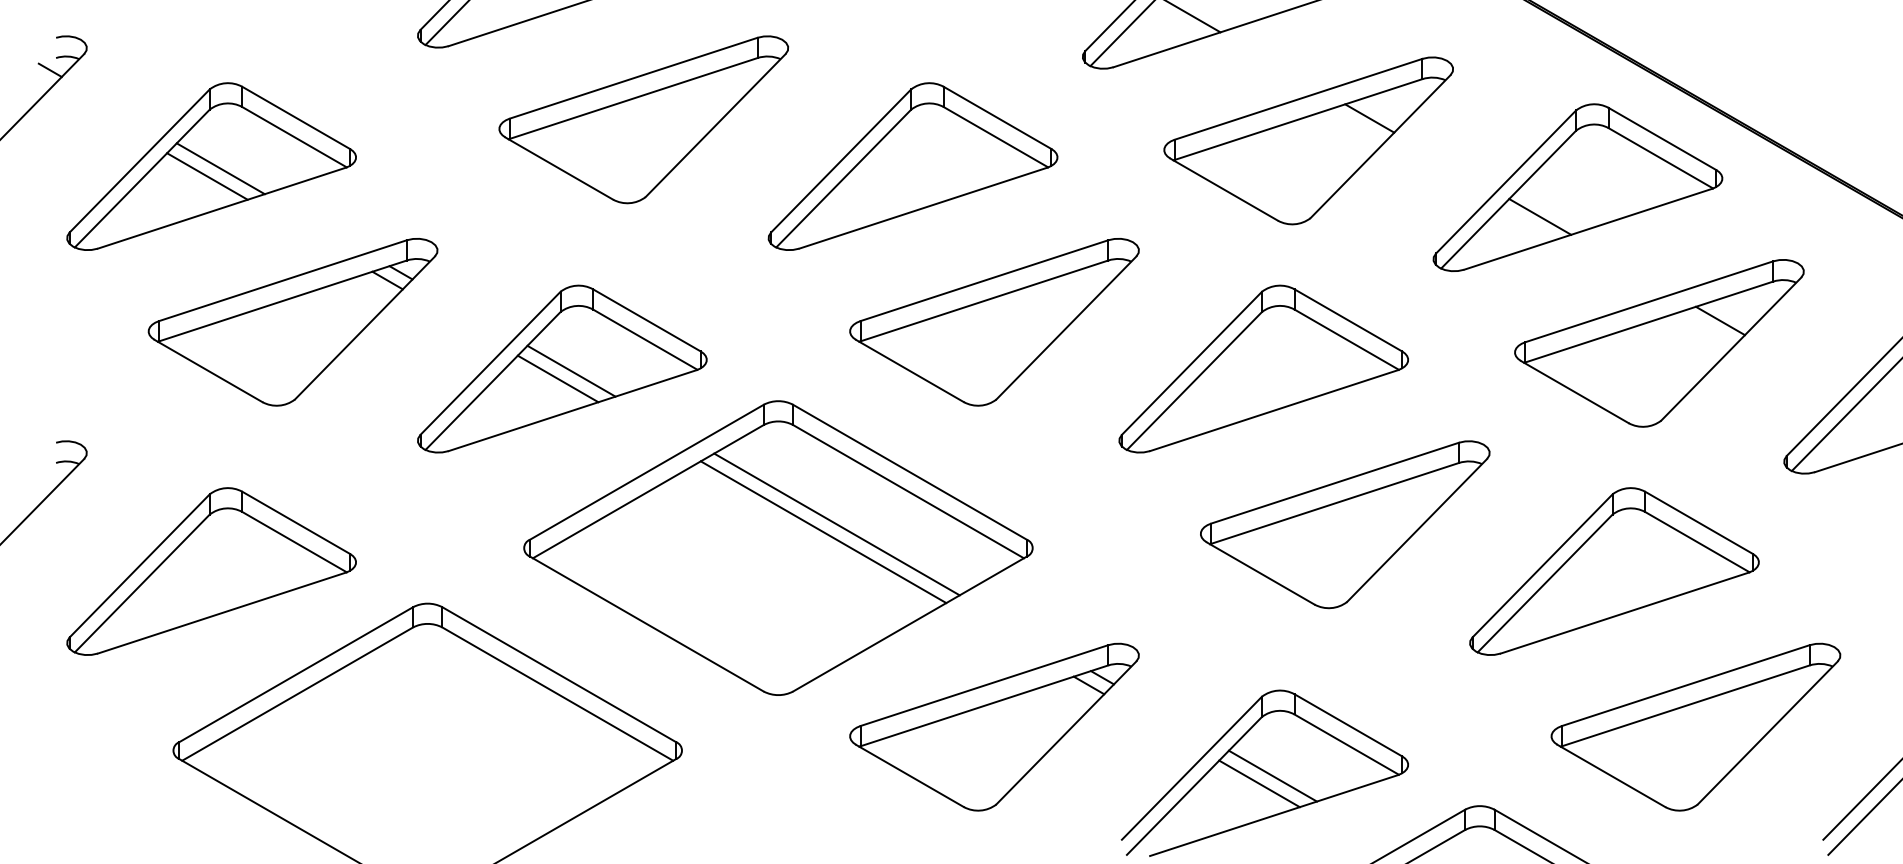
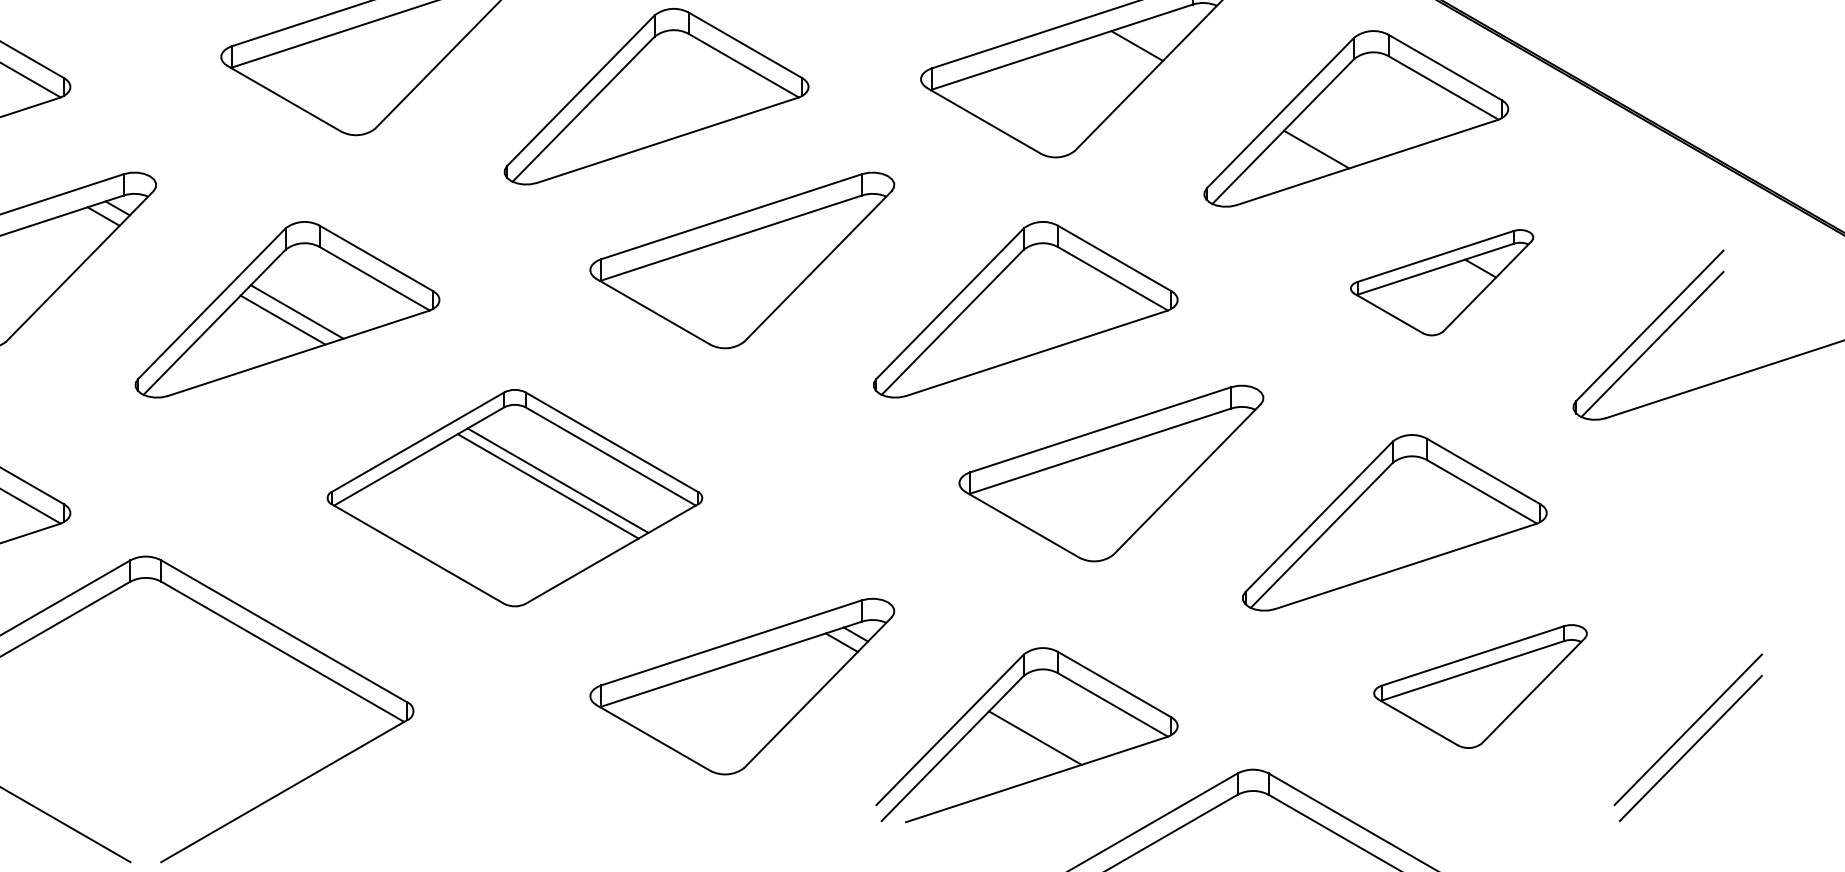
part: (1659, 343) -> (1442, 282), size x0.6
part: (778, 547) -> (515, 497), size x0.7
part: (1695, 726) -> (1480, 685), size x0.7
line: (1259, 783) -> (1021, 745), removed

